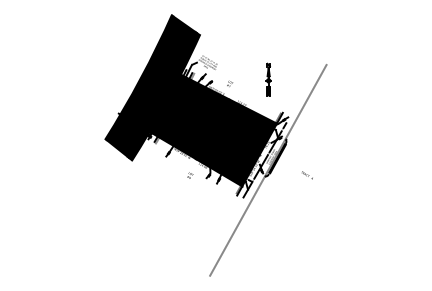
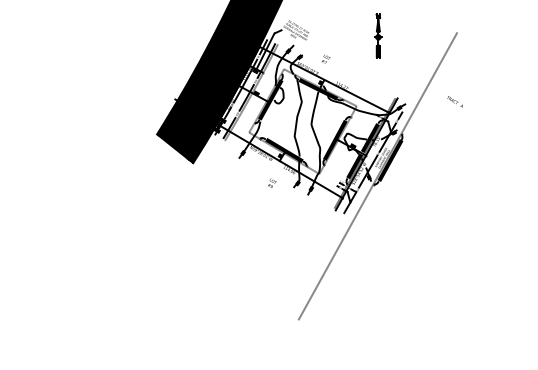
part: (268, 79) -> (378, 35), moved
fill: (212, 130) -> (302, 122), removed
text: (307, 175) -> (455, 101), moved

